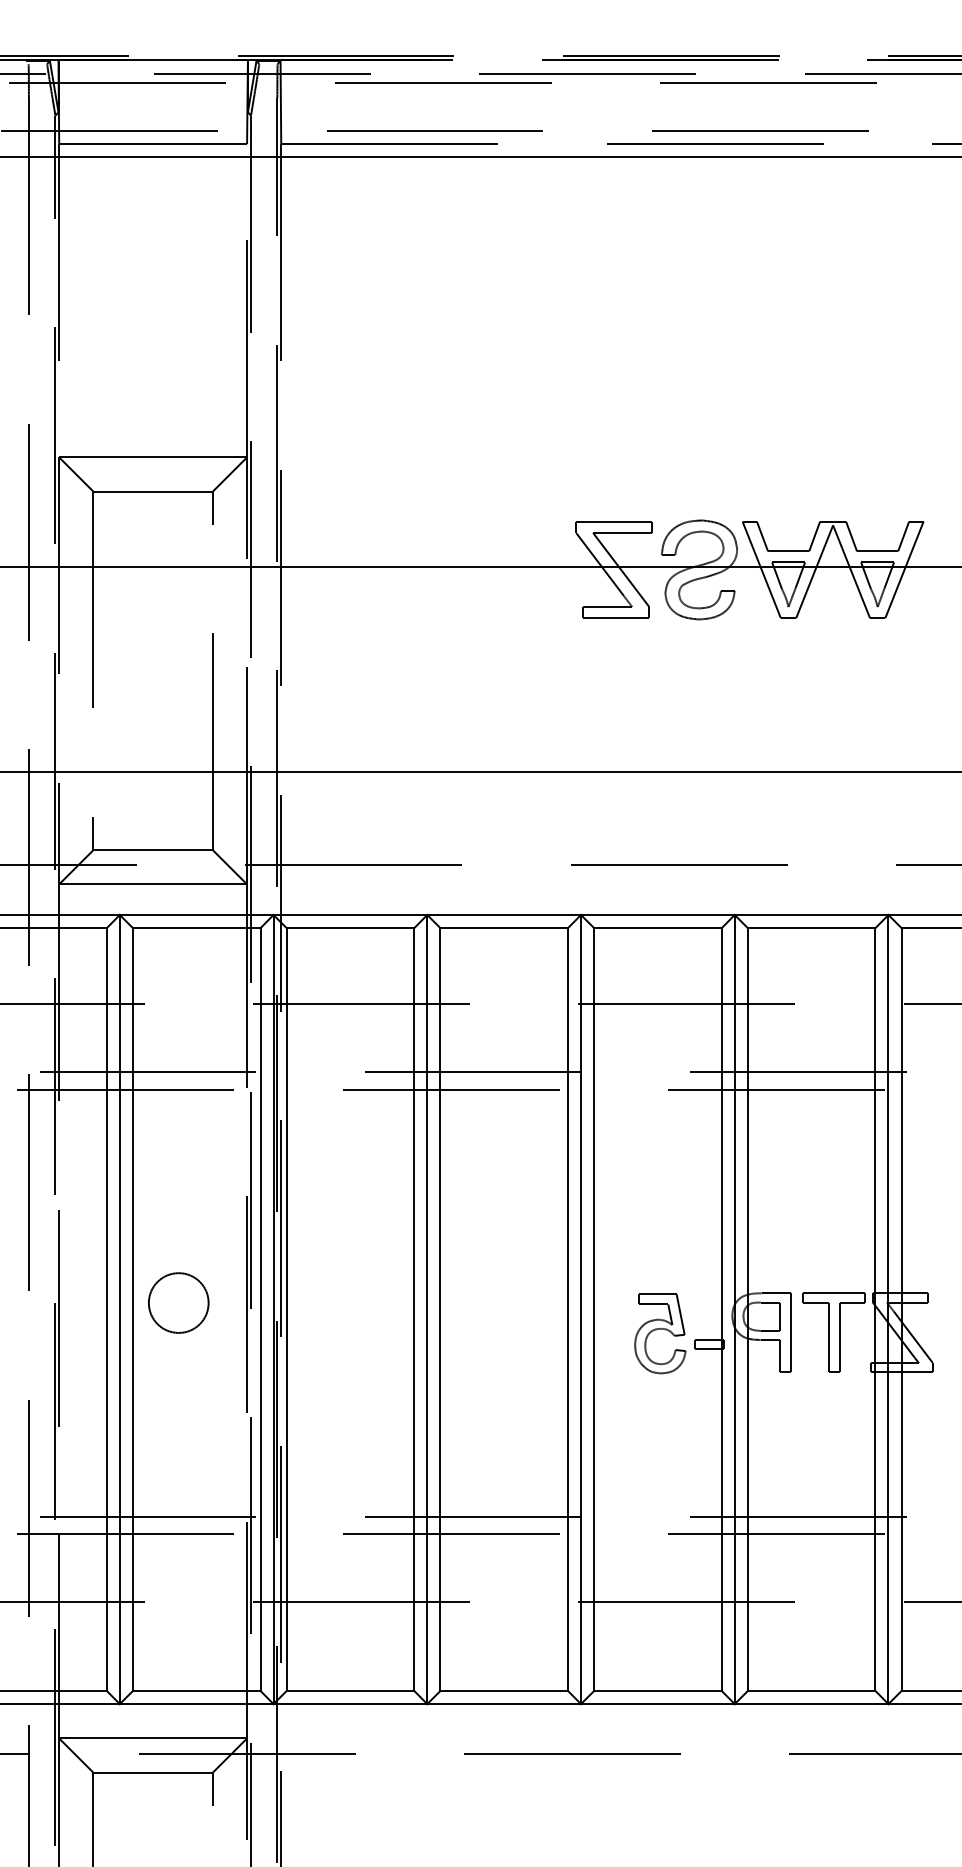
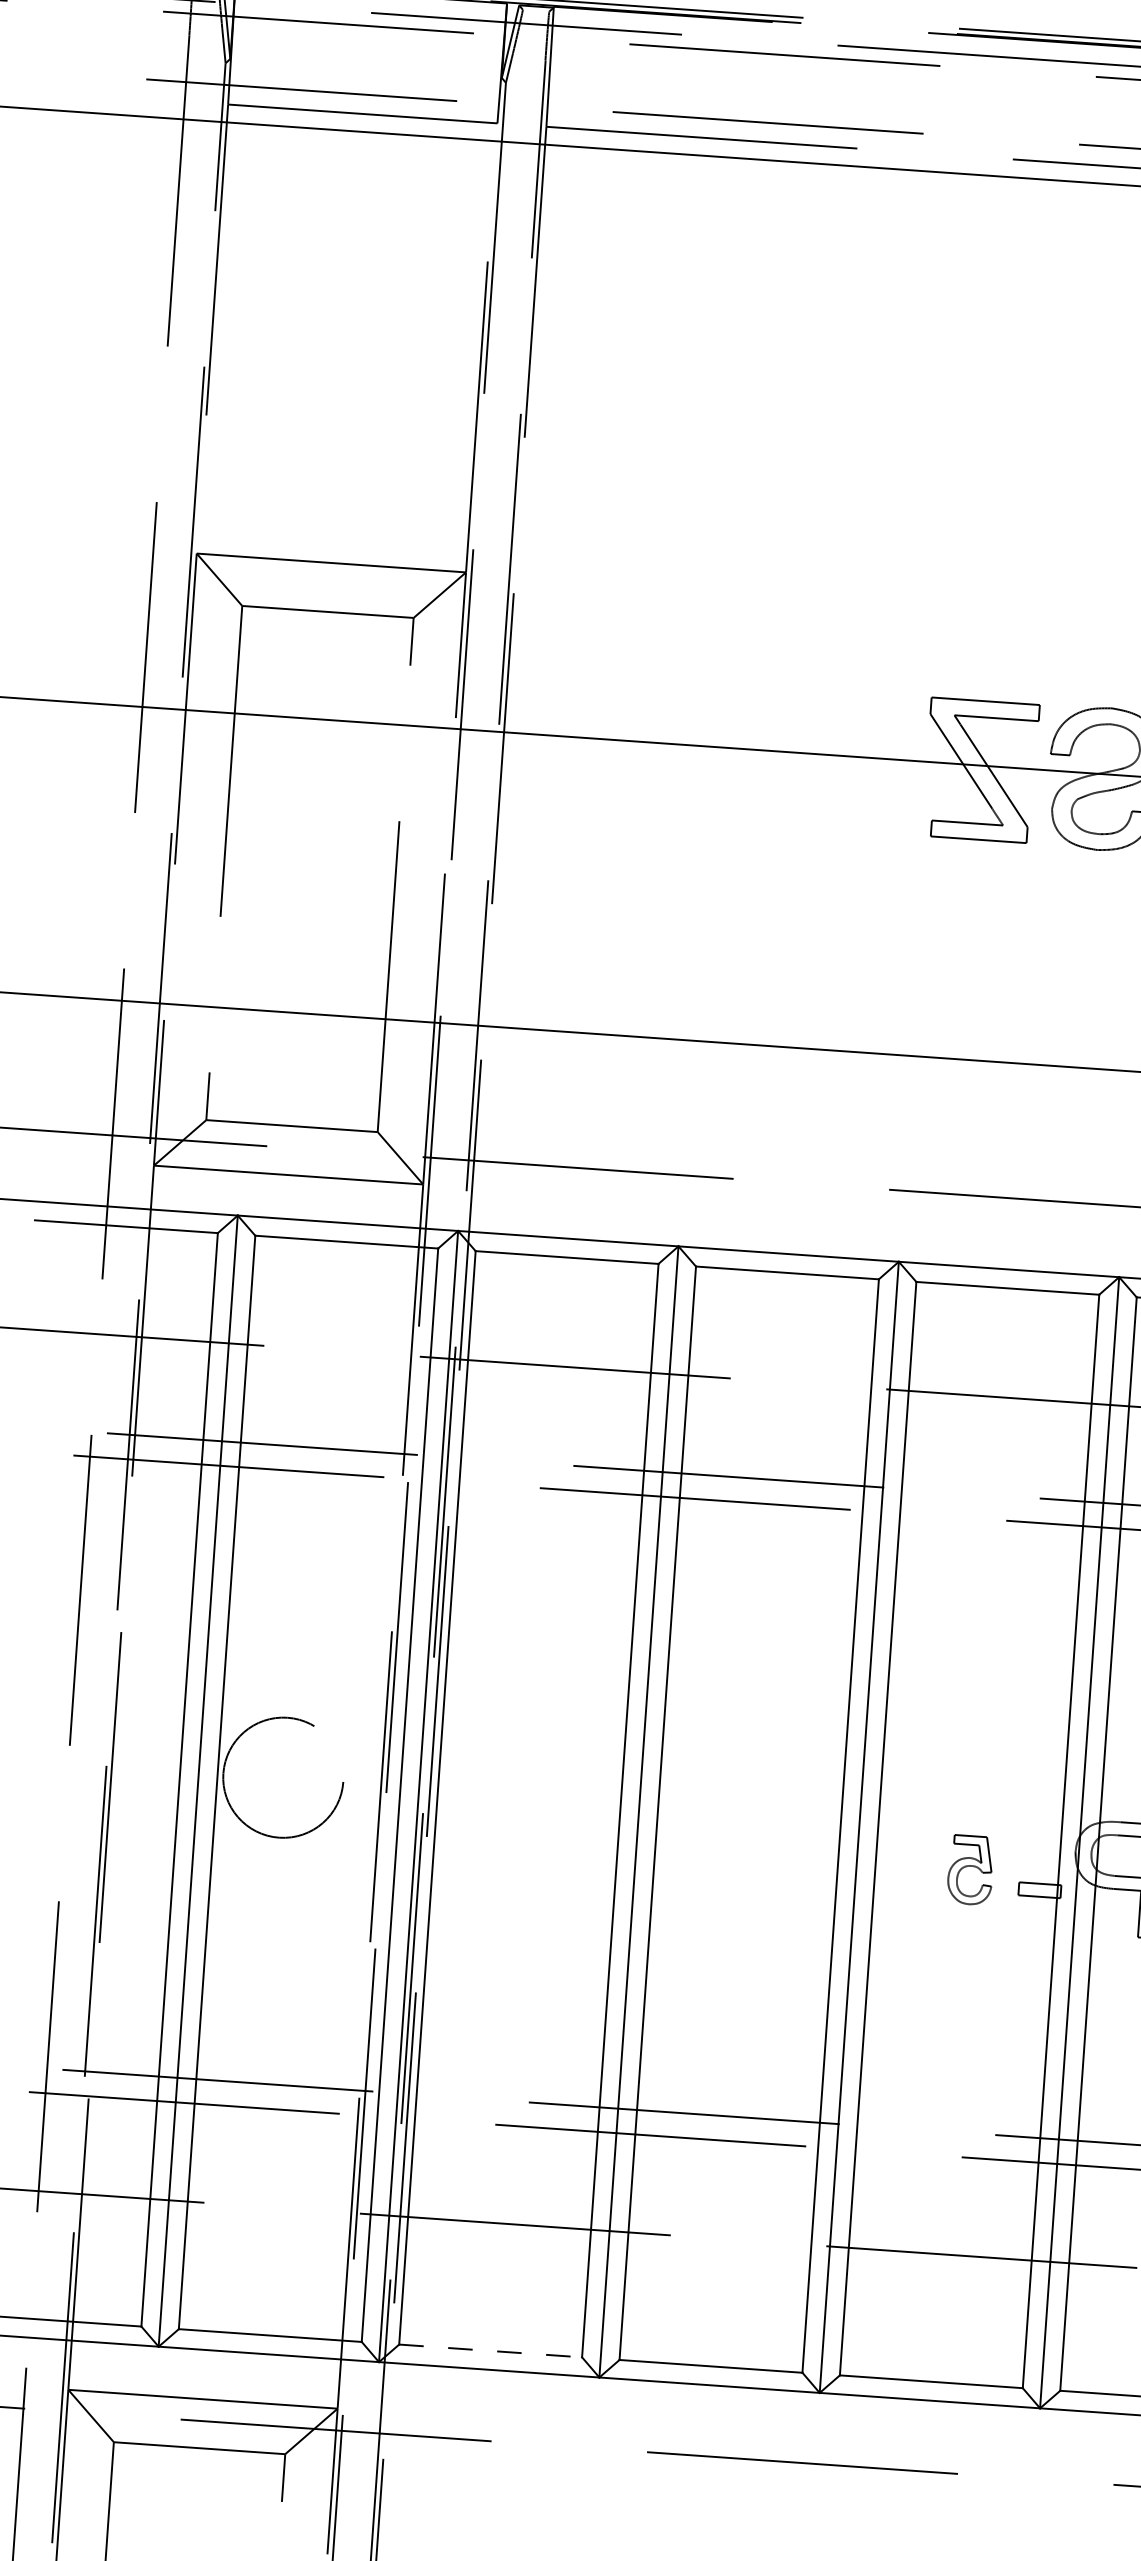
circle: (178, 1302) -> (283, 1776), size x1.4
part: (660, 1333) -> (970, 1869), size x0.6
line: (350, 1690) -> (490, 2350), solid -> dashed

